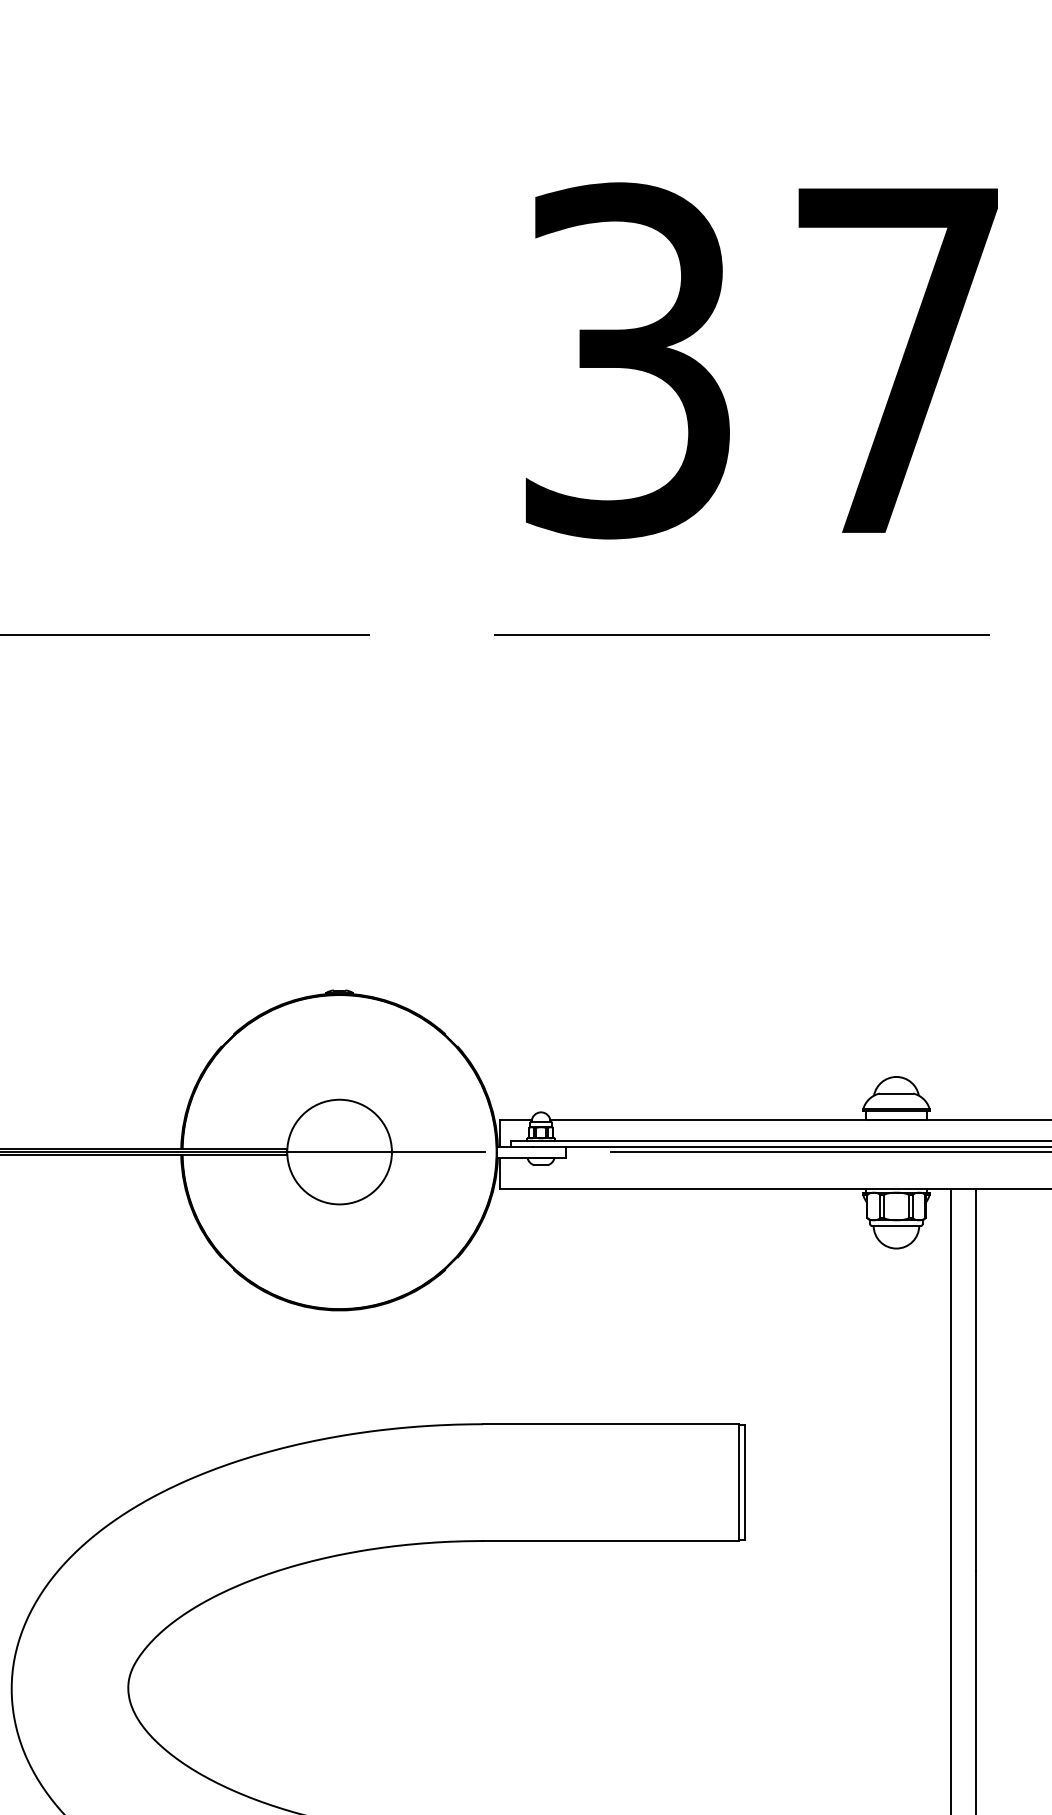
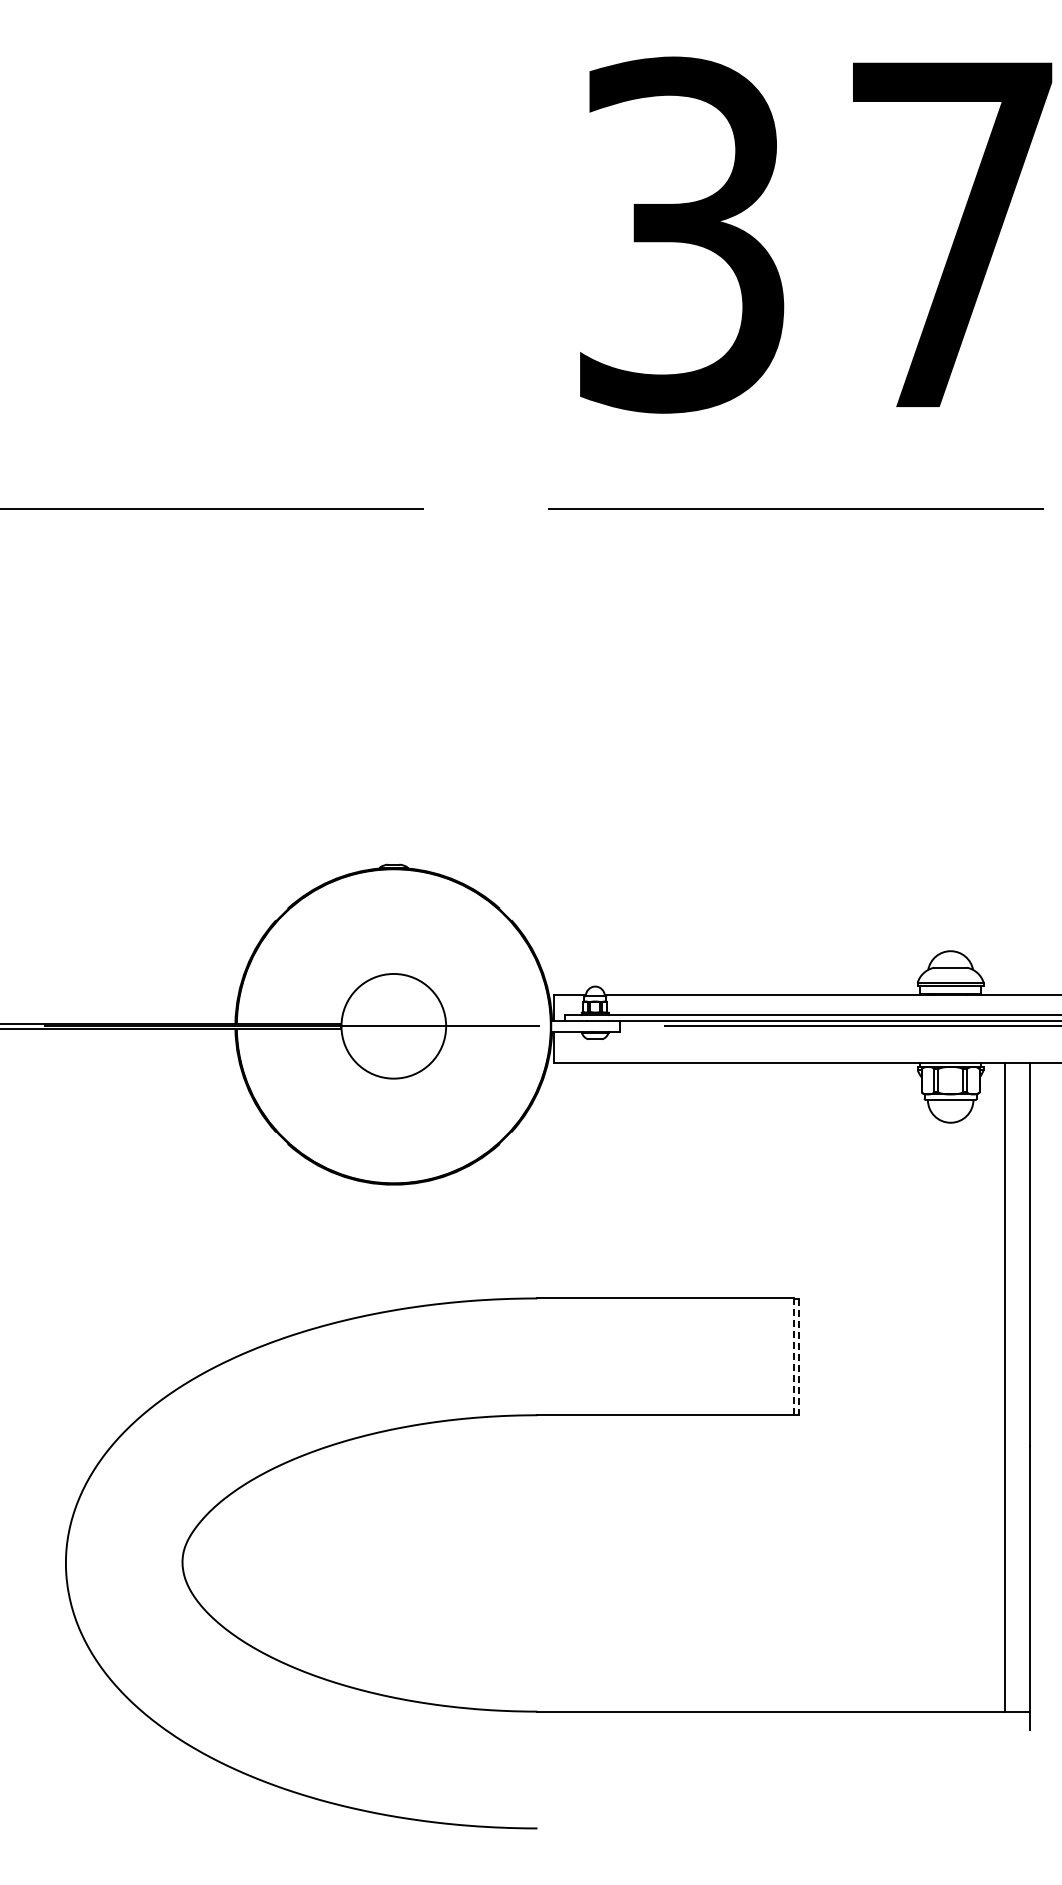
line: (745, 1482) -> (799, 1356), solid -> dashed
line: (739, 1483) -> (793, 1357), solid -> dashed

